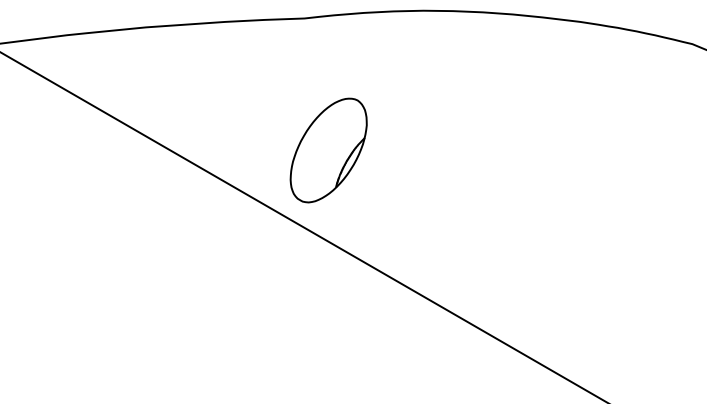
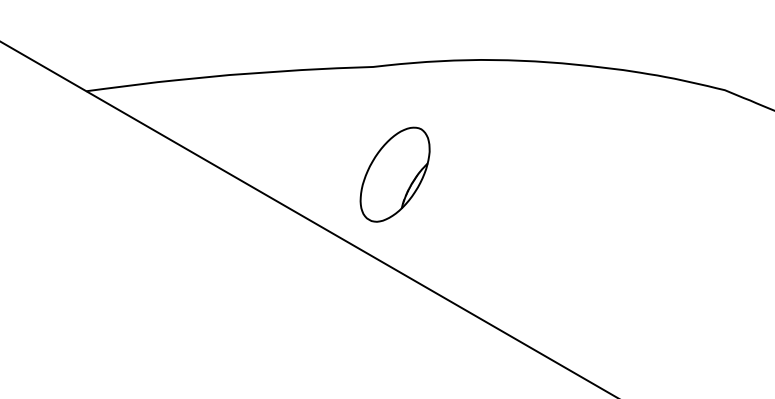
part: (328, 150) -> (394, 174), moved

